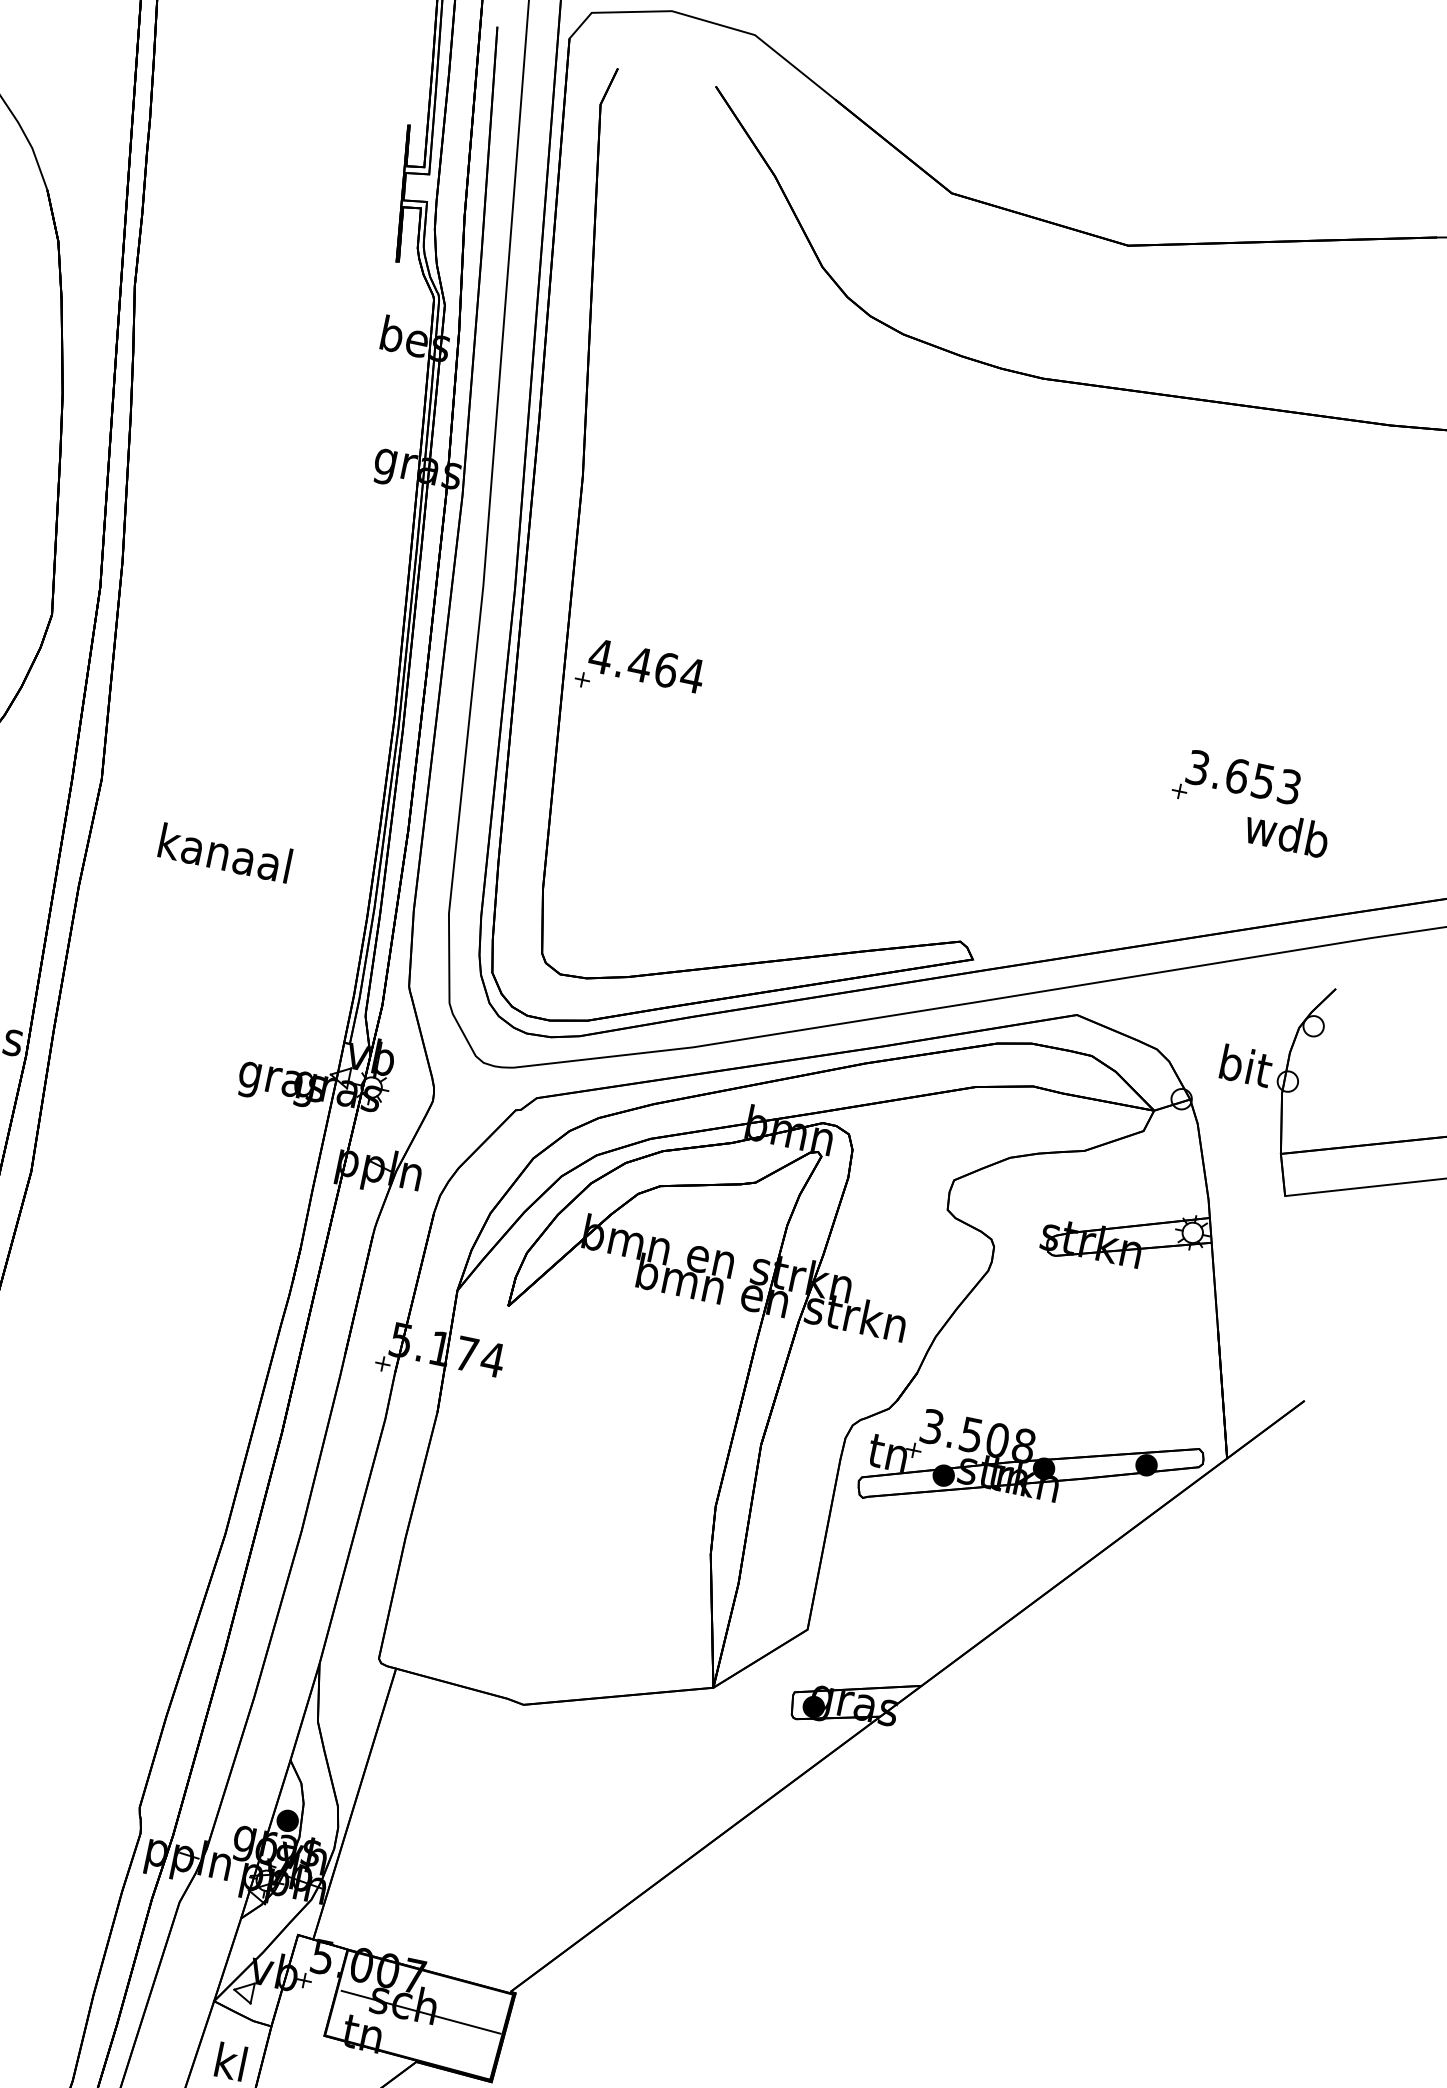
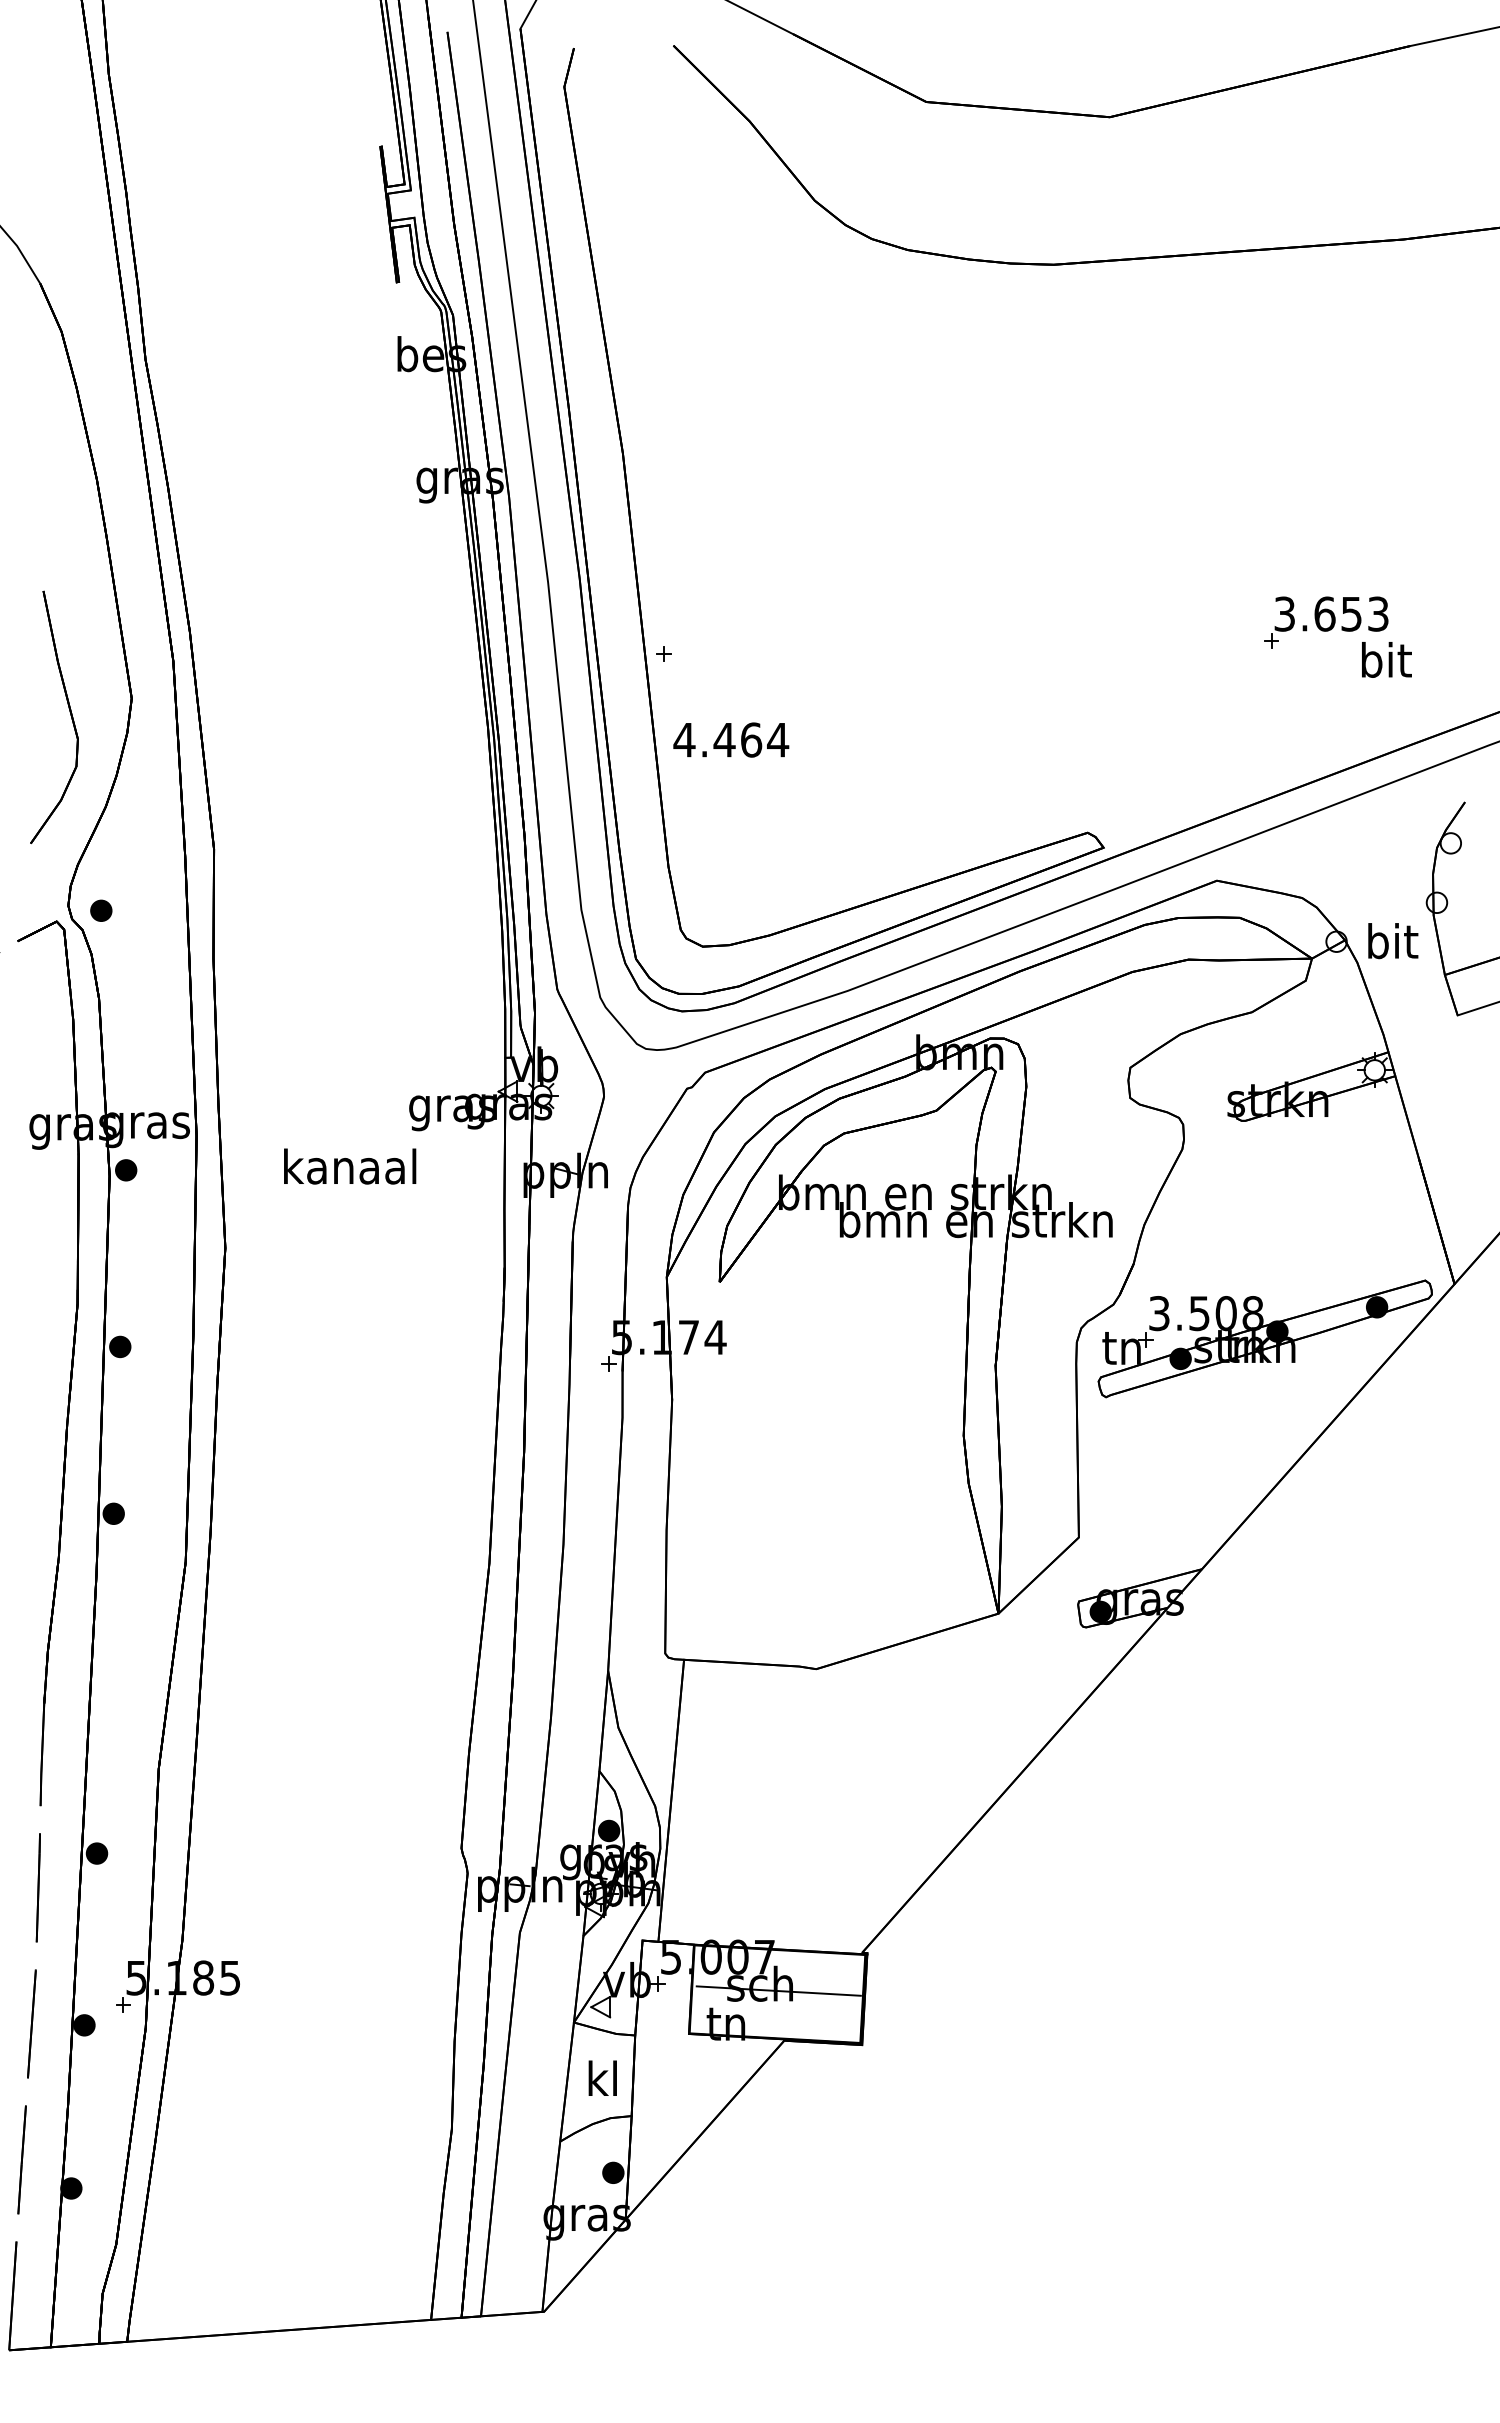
text: (646, 665) -> (731, 739), moved
text: (1287, 832) -> (1385, 659), wdb -> bit
text: (225, 853) -> (350, 1166), moved
text: (1246, 1066) -> (1393, 941), moved

